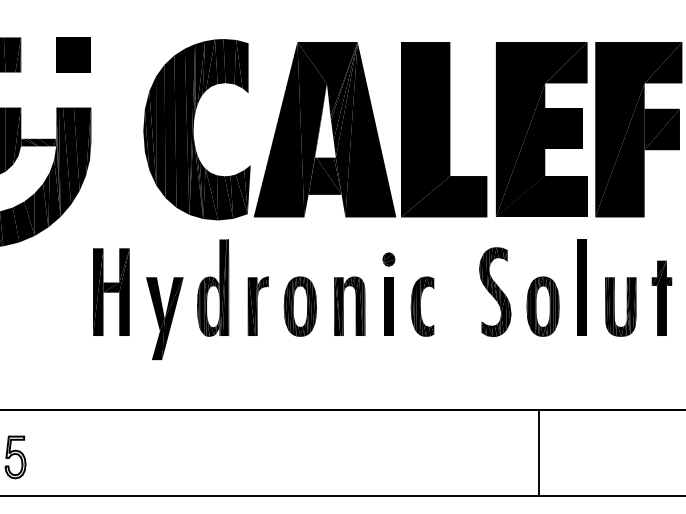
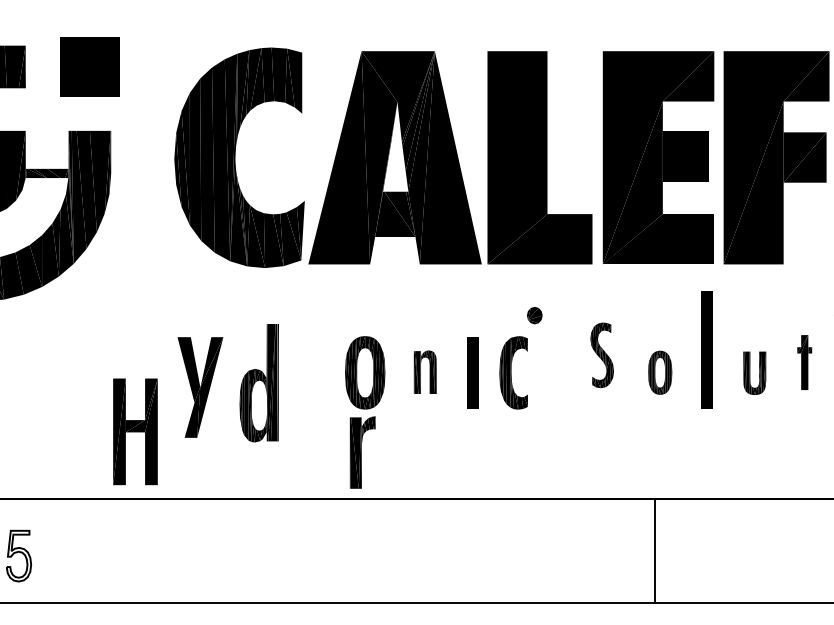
part: (73, 54) -> (89, 66), size x1.4
part: (388, 259) -> (534, 315), moved
part: (213, 287) -> (259, 382), moved
part: (111, 291) -> (135, 431), moved
part: (495, 292) -> (602, 355), size x0.6
part: (661, 297) -> (804, 361), size x0.6
part: (257, 305) -> (361, 451), moved
part: (349, 305) -> (424, 371), size x0.6
part: (542, 306) -> (659, 372), size x0.6
part: (620, 306) -> (754, 372), size x0.6

